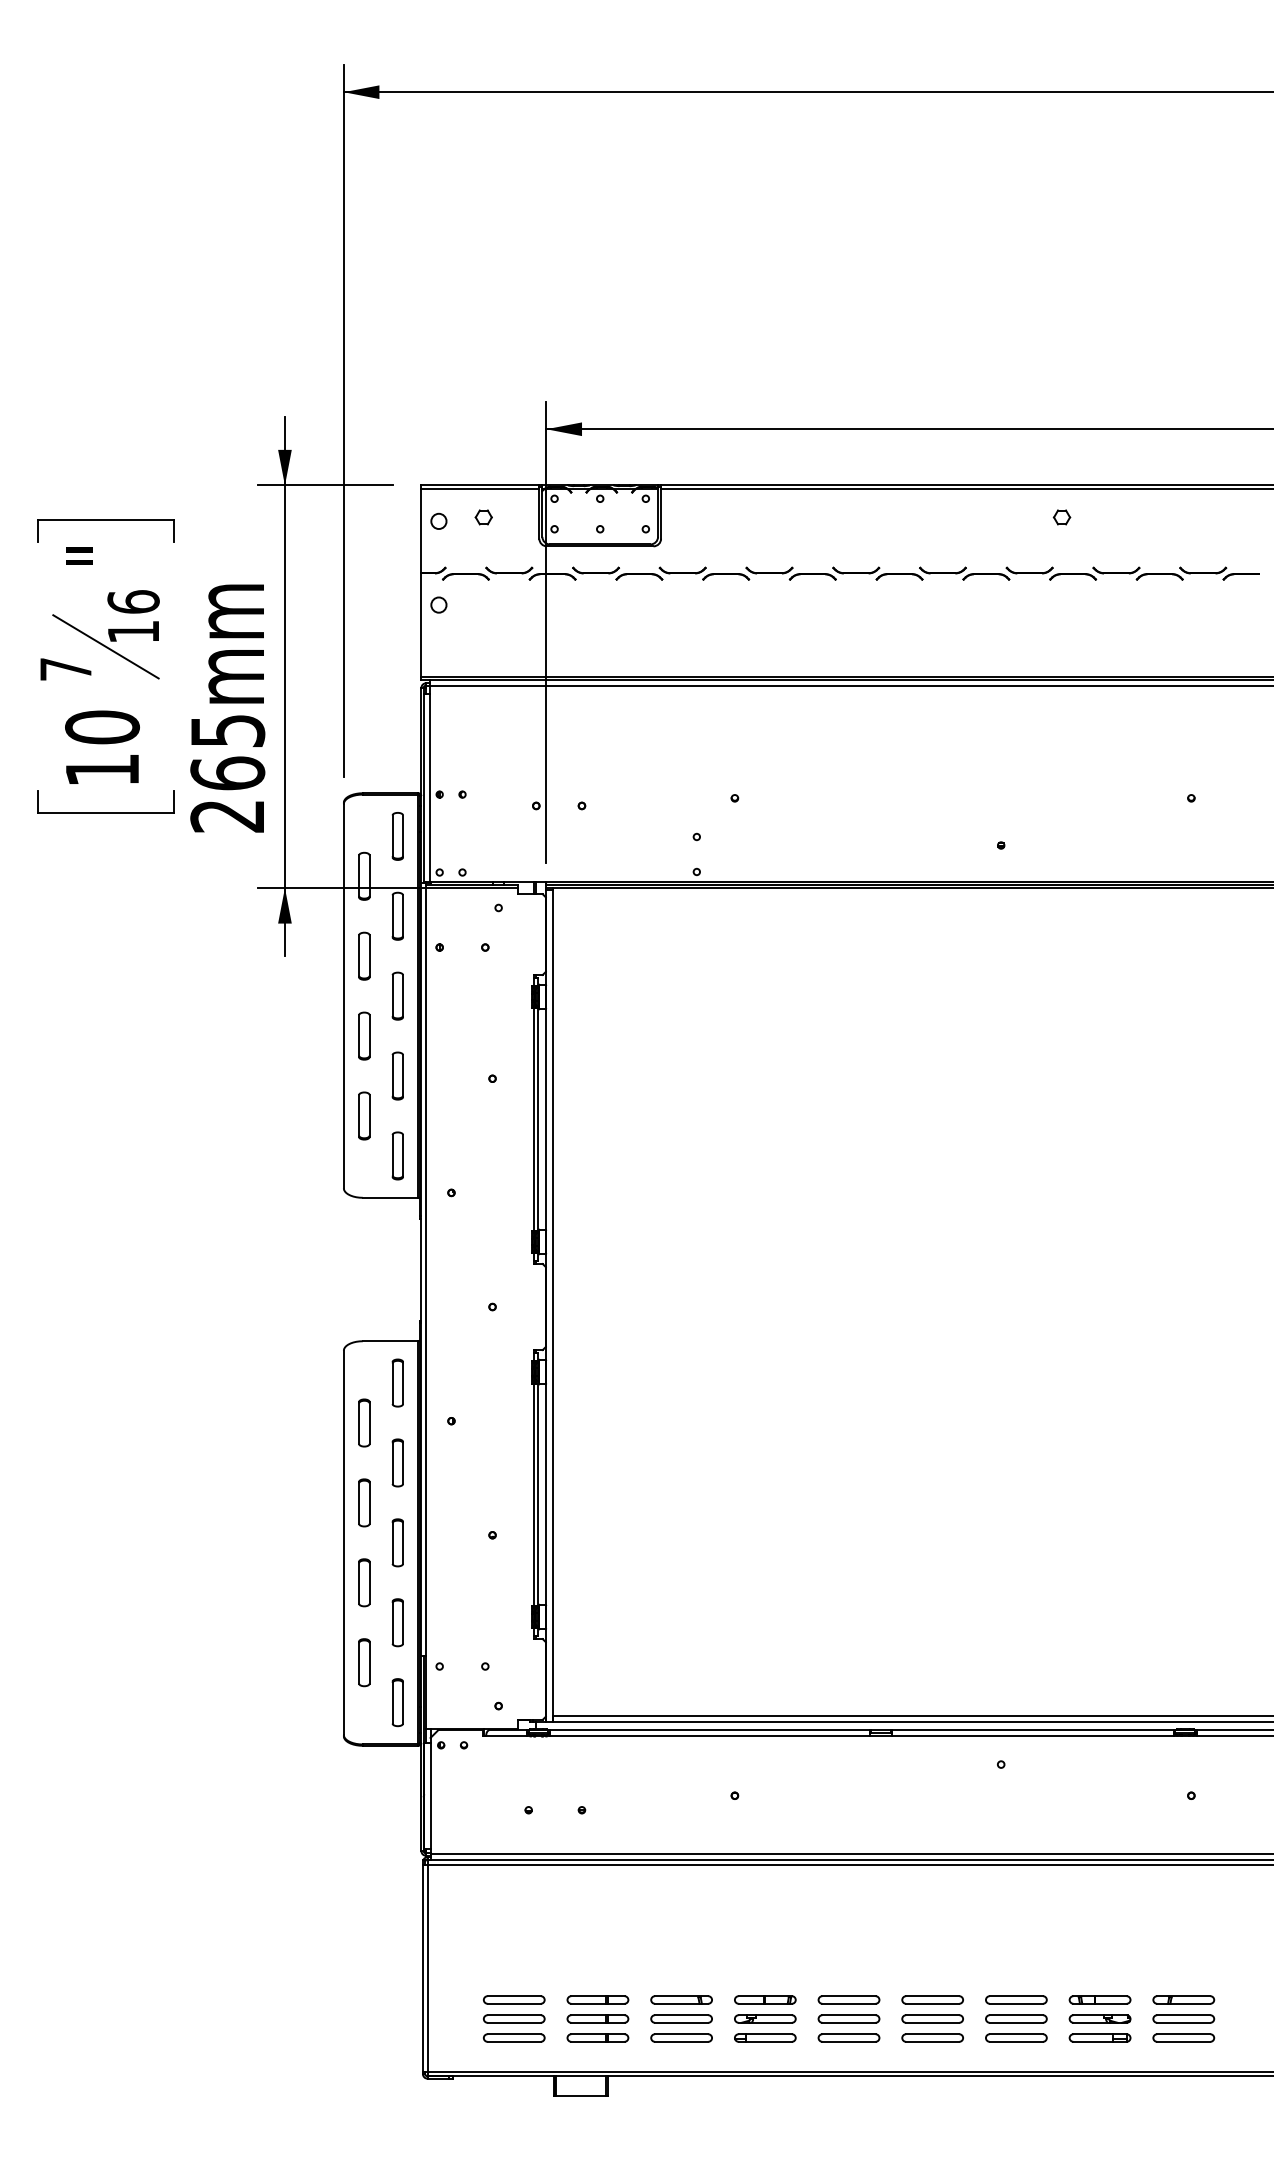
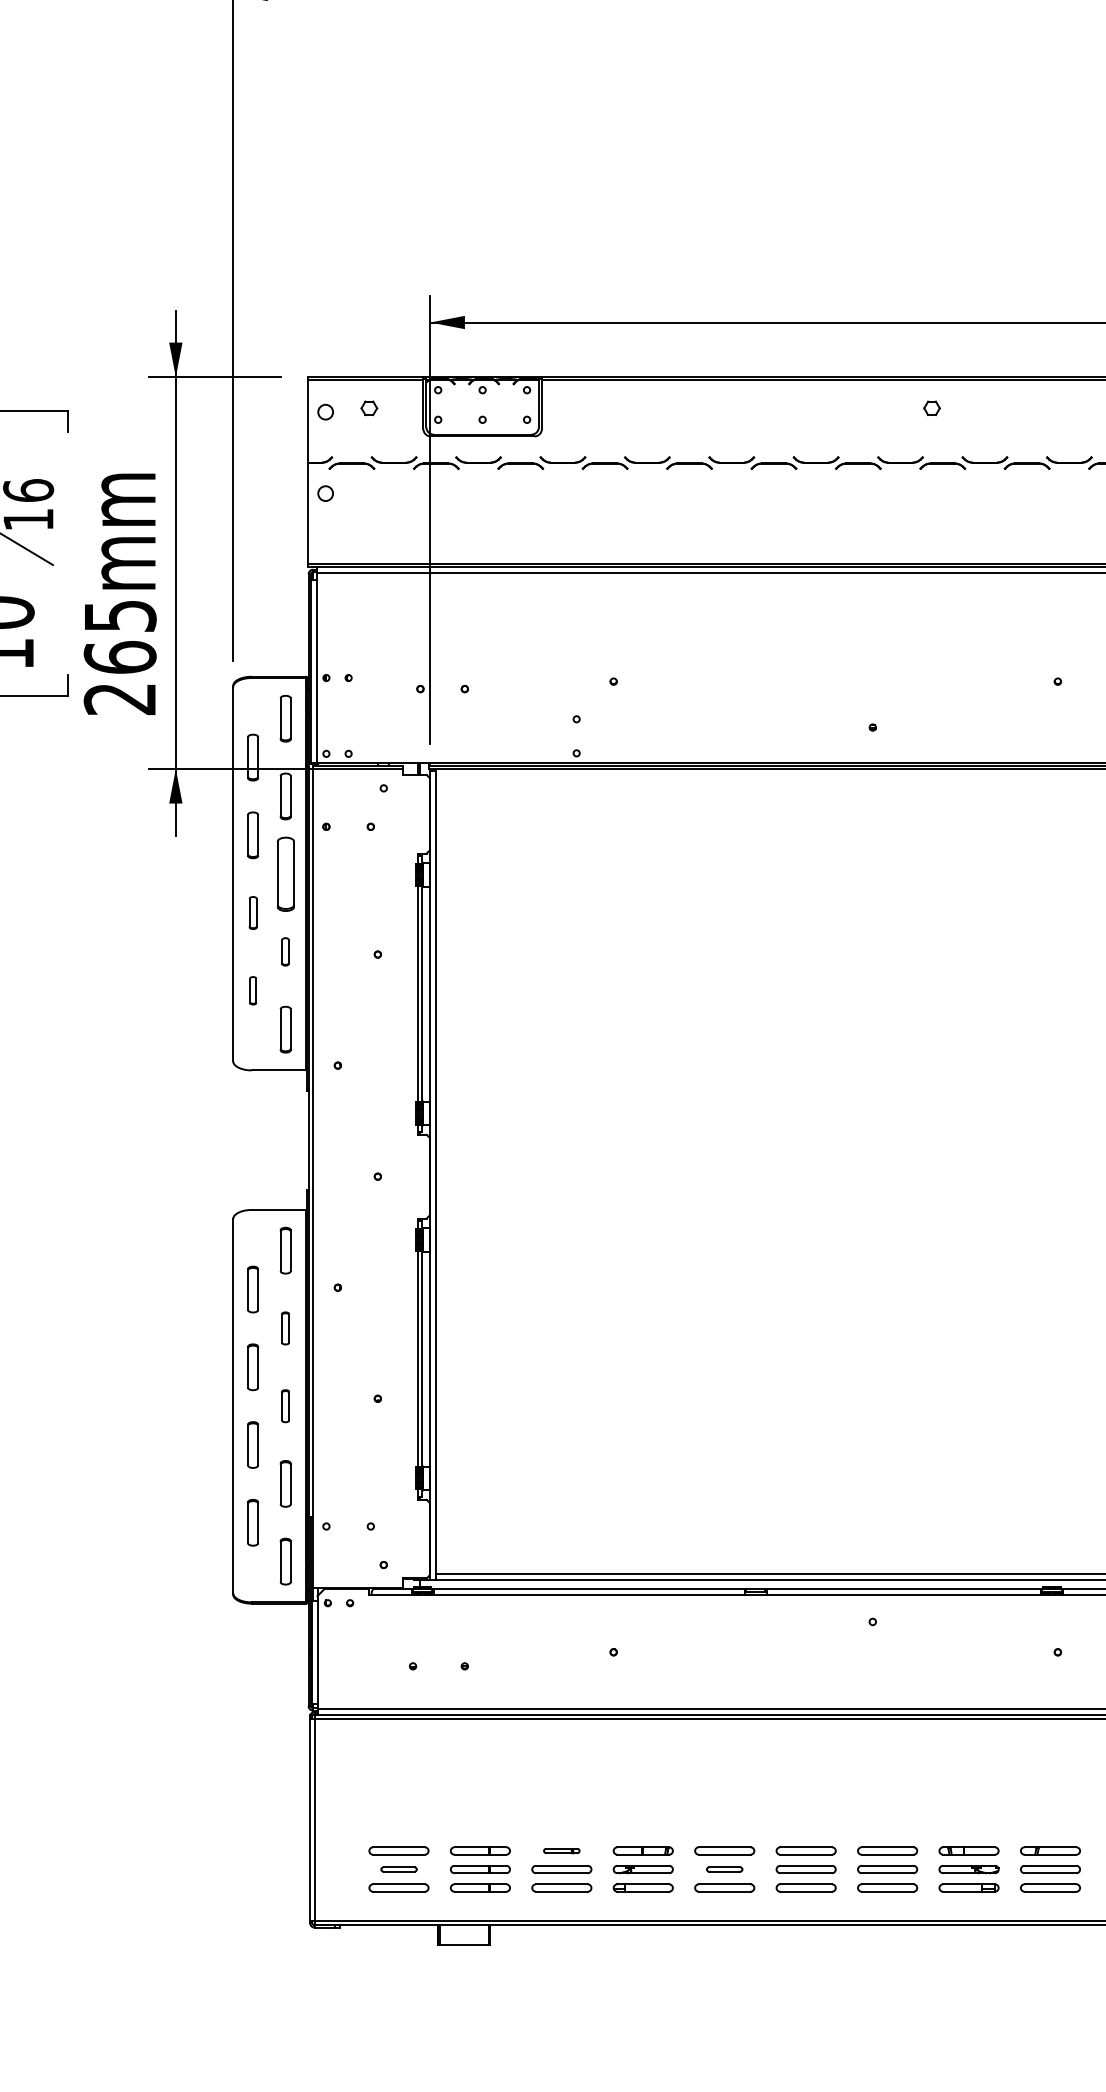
part: (397, 995) -> (285, 873), size x1.6
part: (364, 1035) -> (253, 912), size x0.7
part: (397, 1075) -> (285, 951), size x0.6
part: (364, 1115) -> (253, 990), size x0.6
part: (397, 1462) -> (285, 1327), size x0.7
part: (397, 1542) -> (285, 1405), size x0.7
part: (681, 1999) -> (561, 1850), size x0.6
part: (514, 2018) -> (399, 1869), size x0.6
part: (848, 2018) -> (724, 1869), size x0.6

